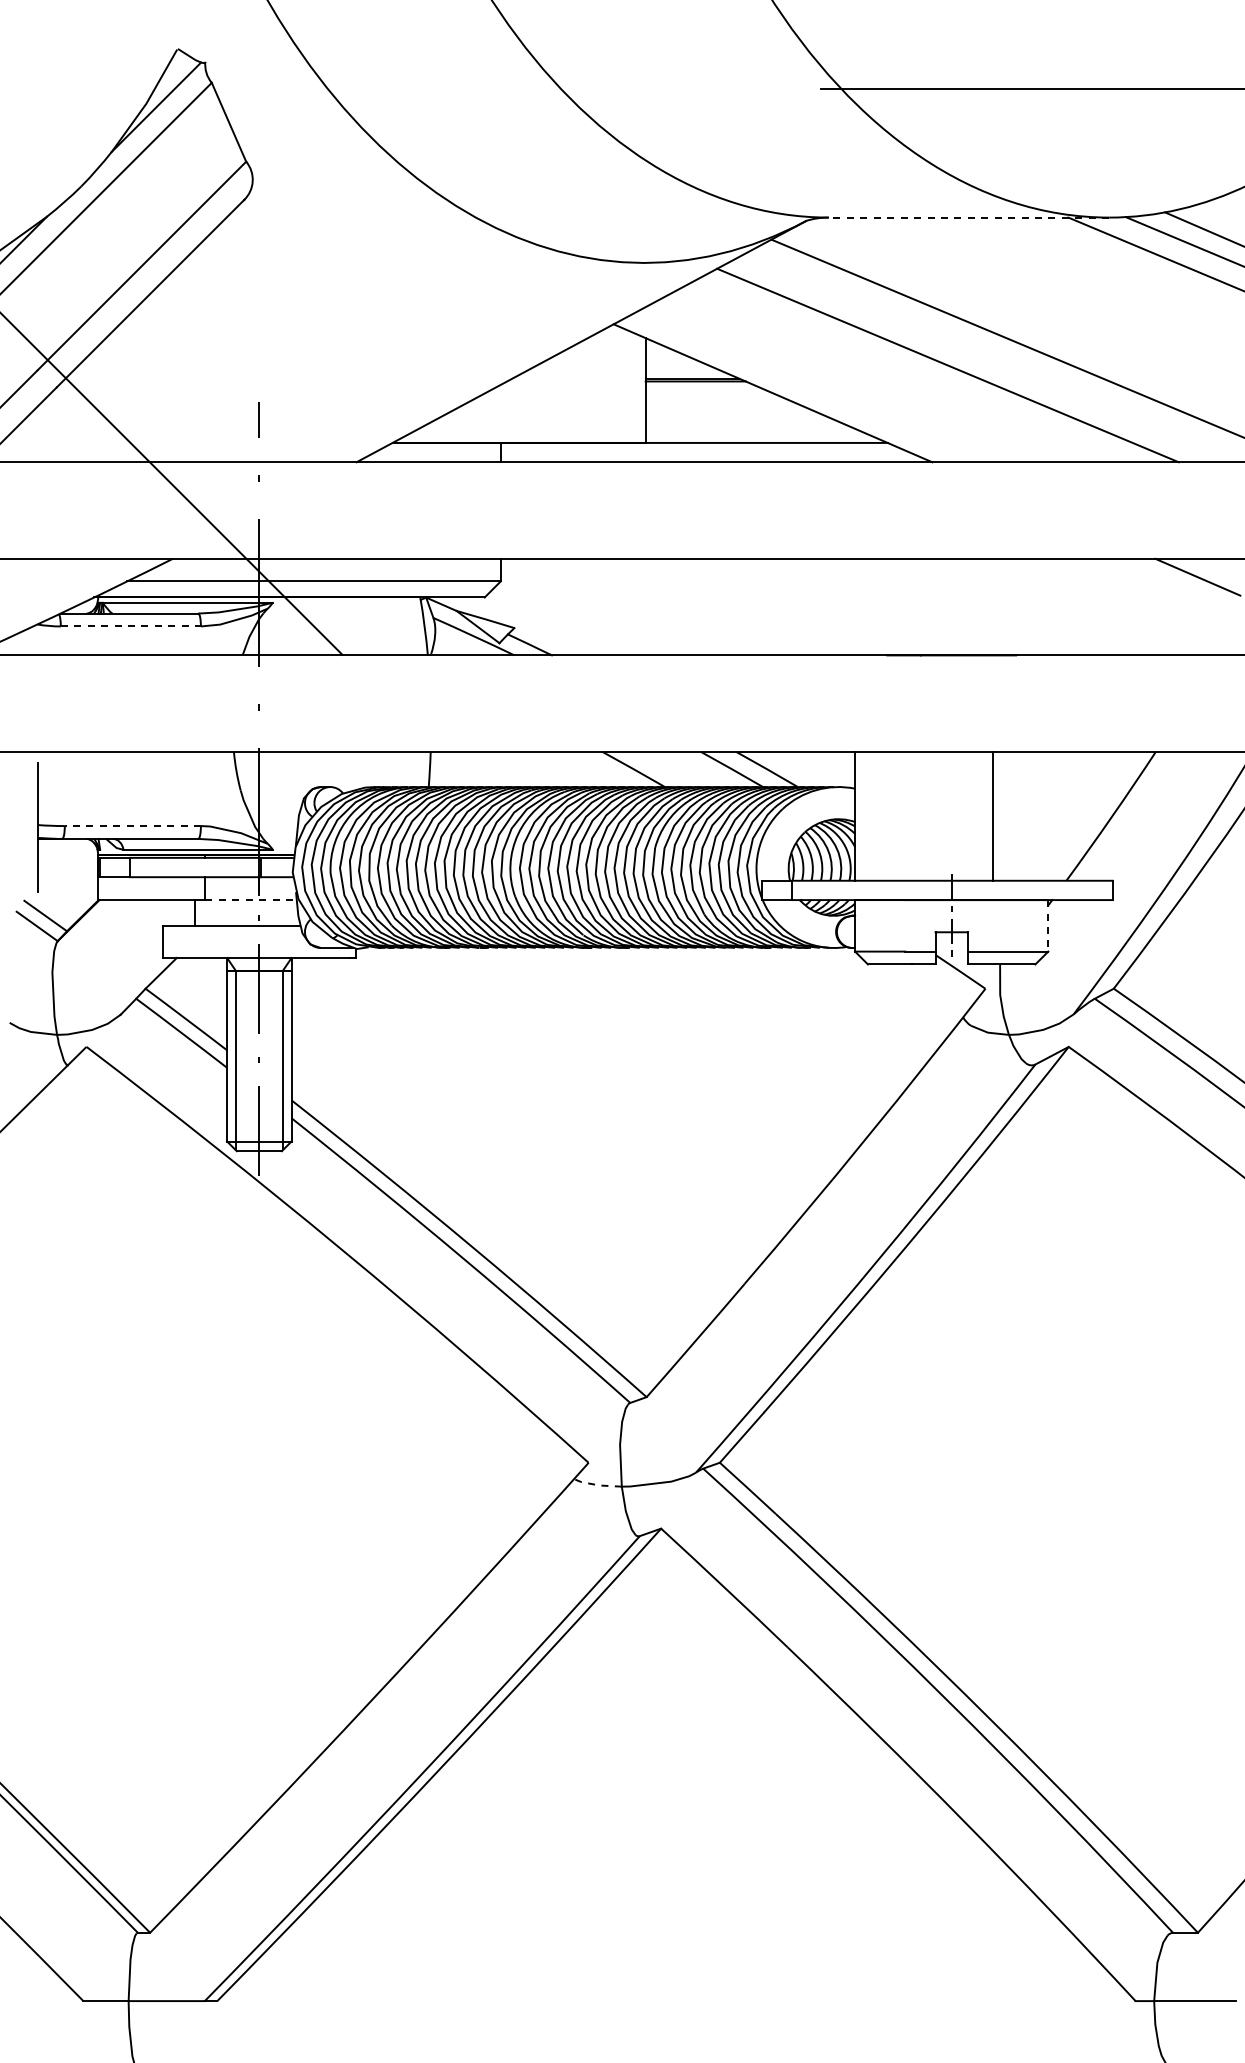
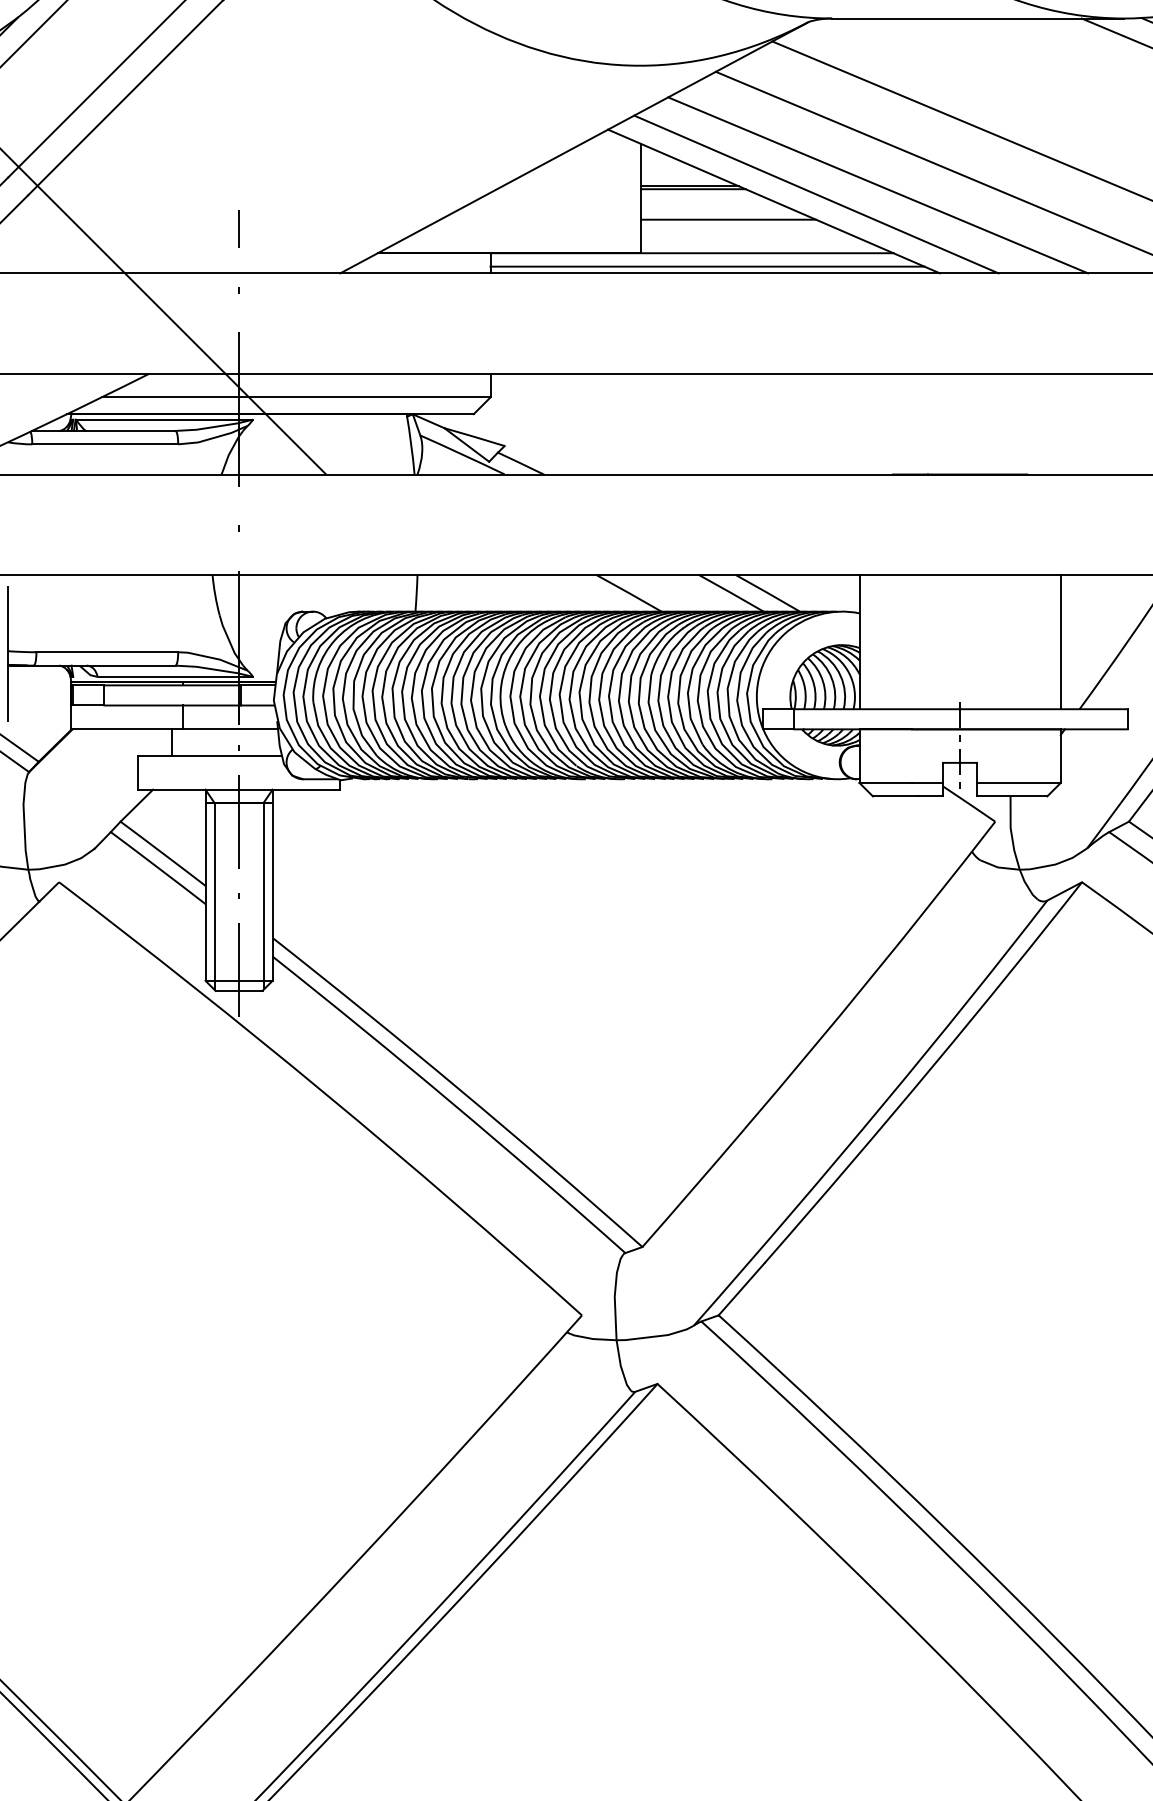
line: (968, 217) -> (977, 18), dashed -> solid
line: (872, 377) -> (877, 185), added
line: (813, 386) -> (816, 194), added
line: (729, 410) -> (728, 219), added
line: (708, 455) -> (706, 266), added
line: (131, 626) -> (105, 444), dashed -> solid
line: (993, 816) -> (1060, 642), moved
line: (132, 826) -> (106, 652), dashed -> solid
line: (251, 900) -> (230, 729), dashed -> solid
line: (1048, 925) -> (1060, 755), dashed -> solid
line: (597, 1485) -> (591, 1339), dashed -> solid

